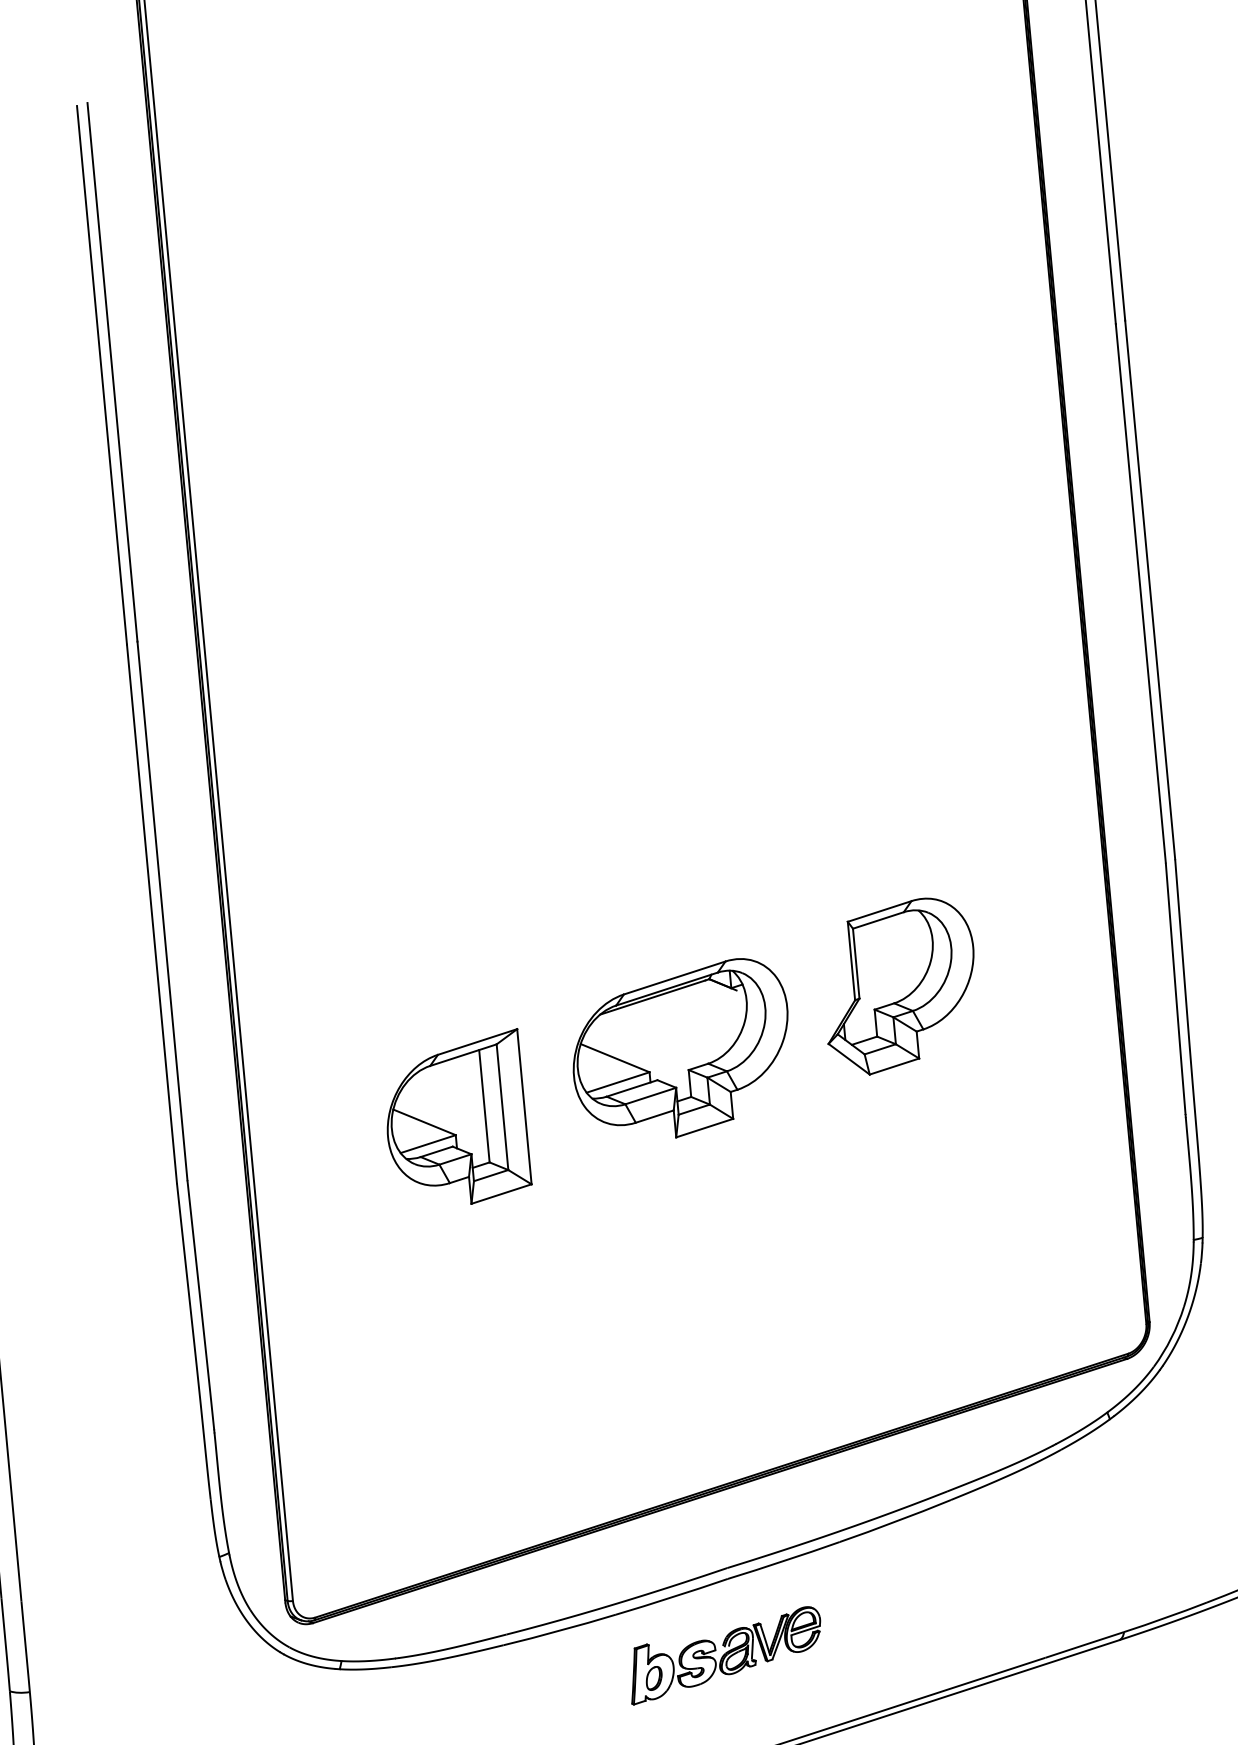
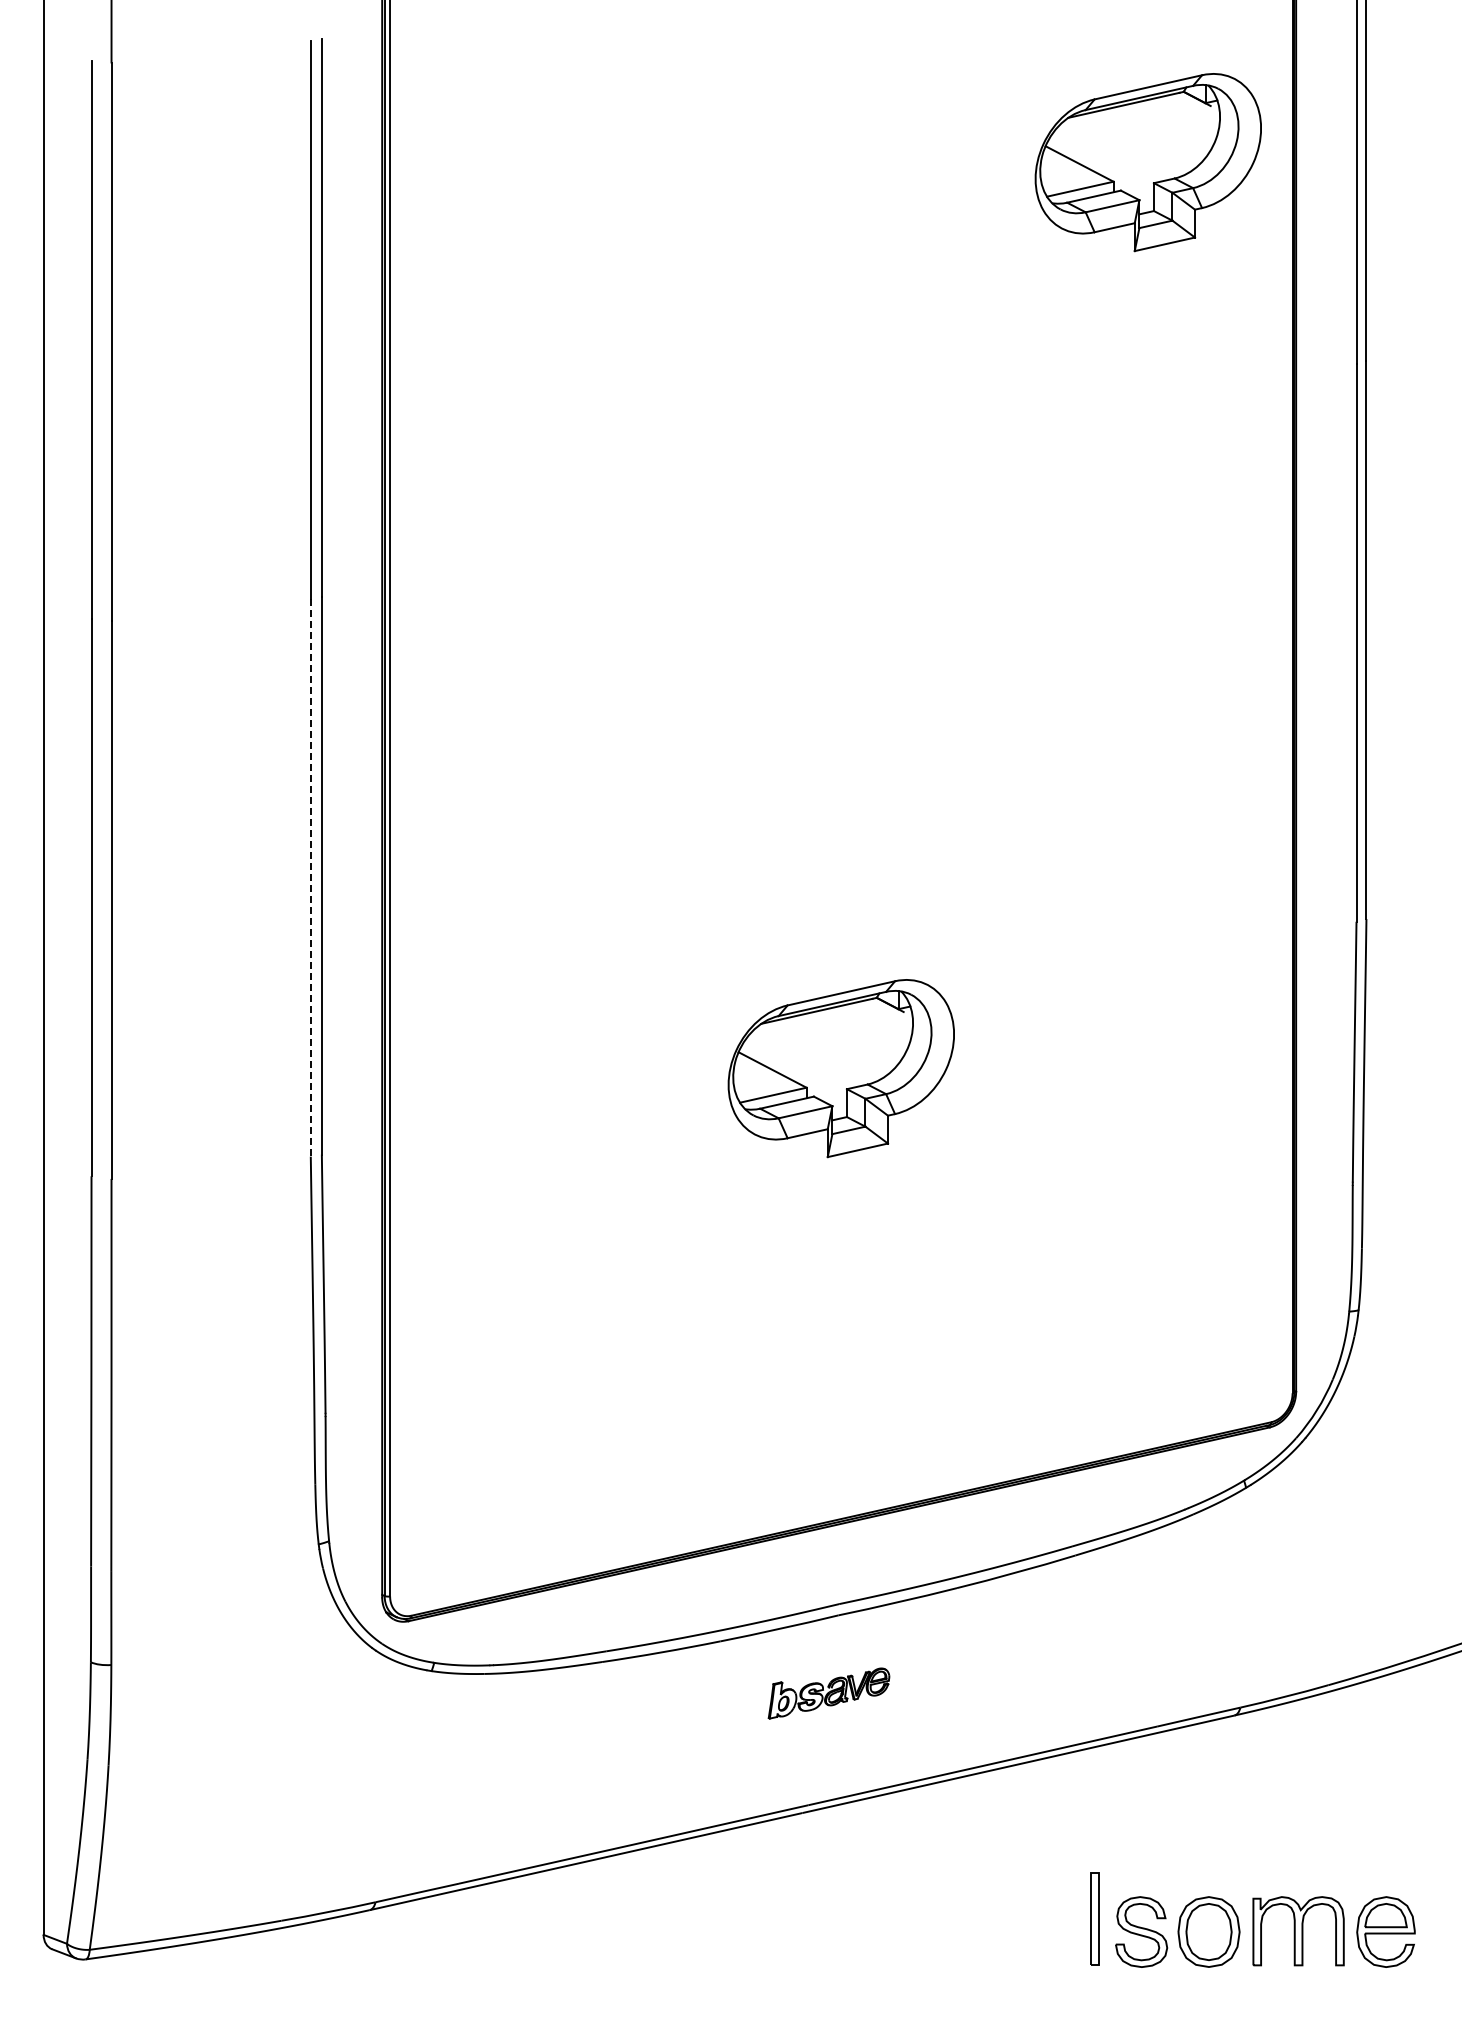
part: (895, 148) -> (1147, 162), added
line: (151, 913) -> (310, 877), solid -> dashed
part: (899, 986) -> (1071, 1023), removed
part: (456, 1119) -> (603, 1117), removed
part: (725, 1655) -> (828, 1693), size x0.6

